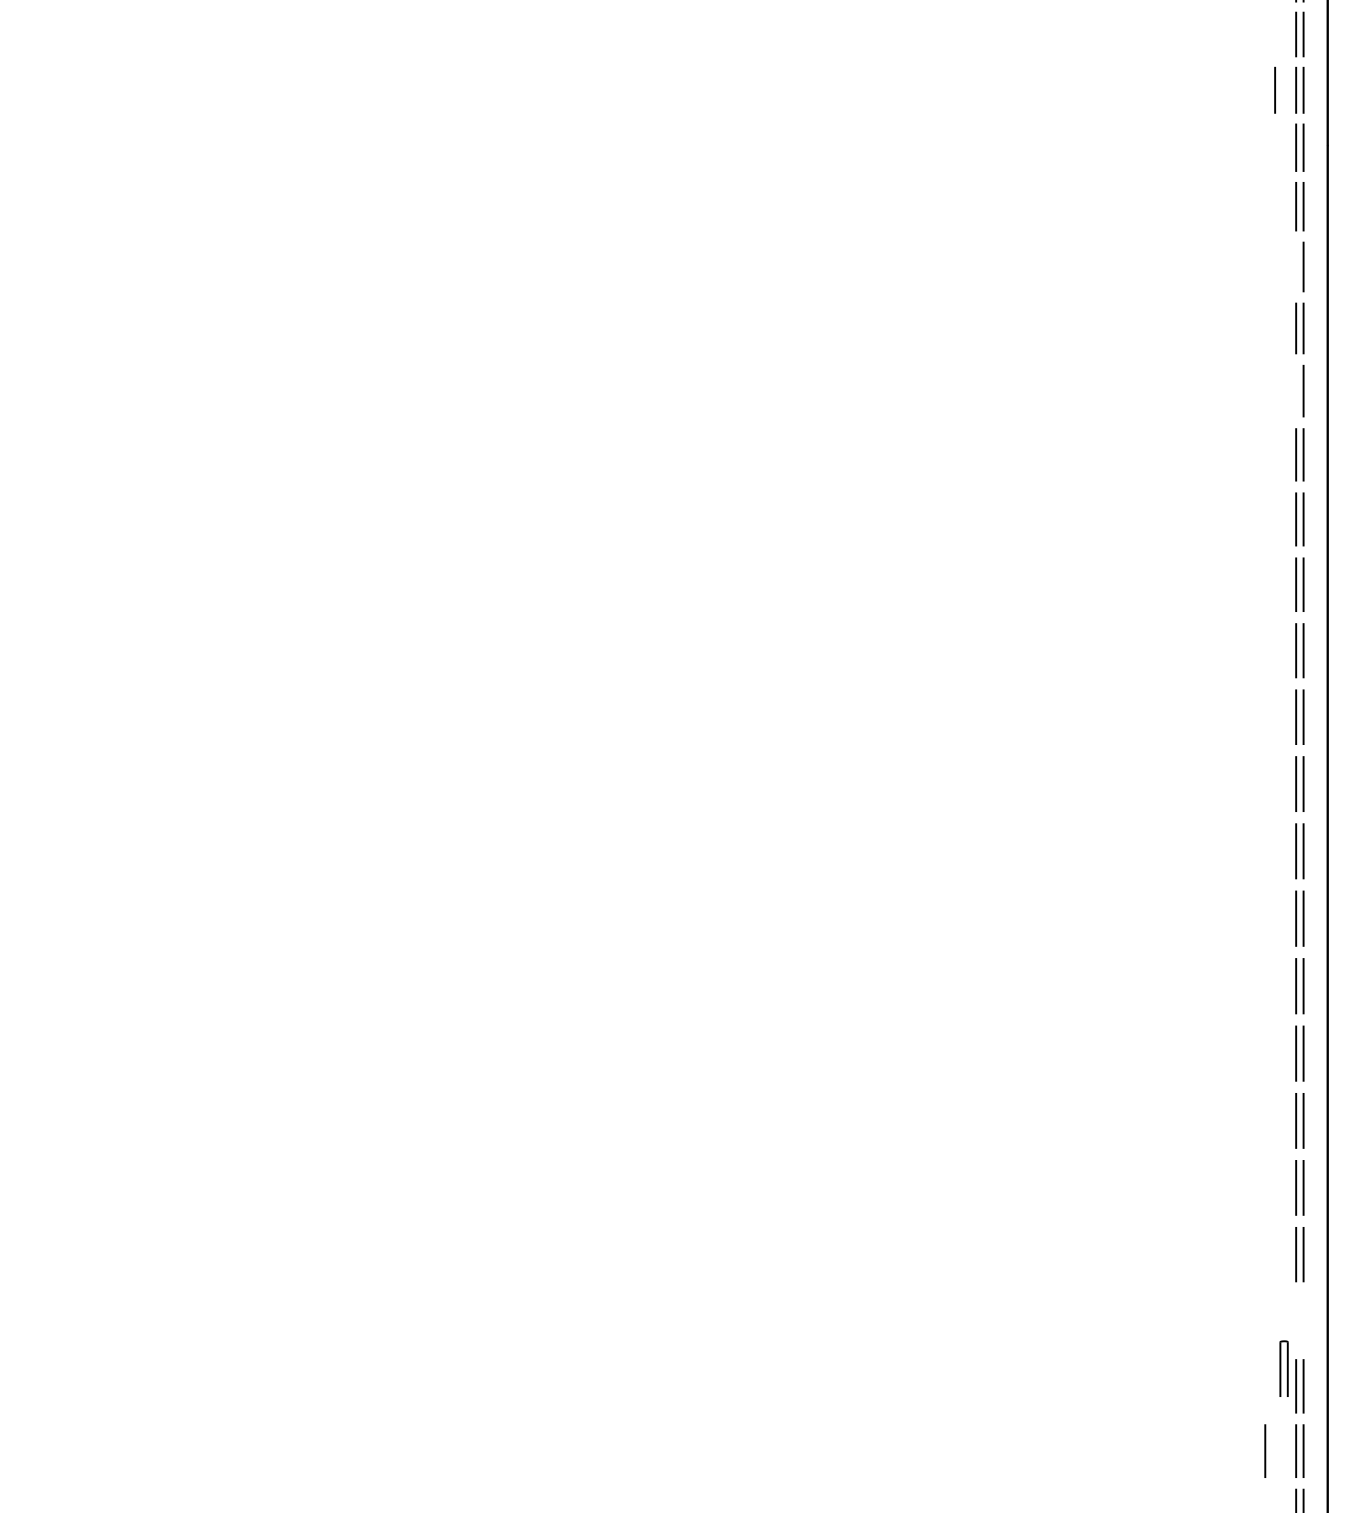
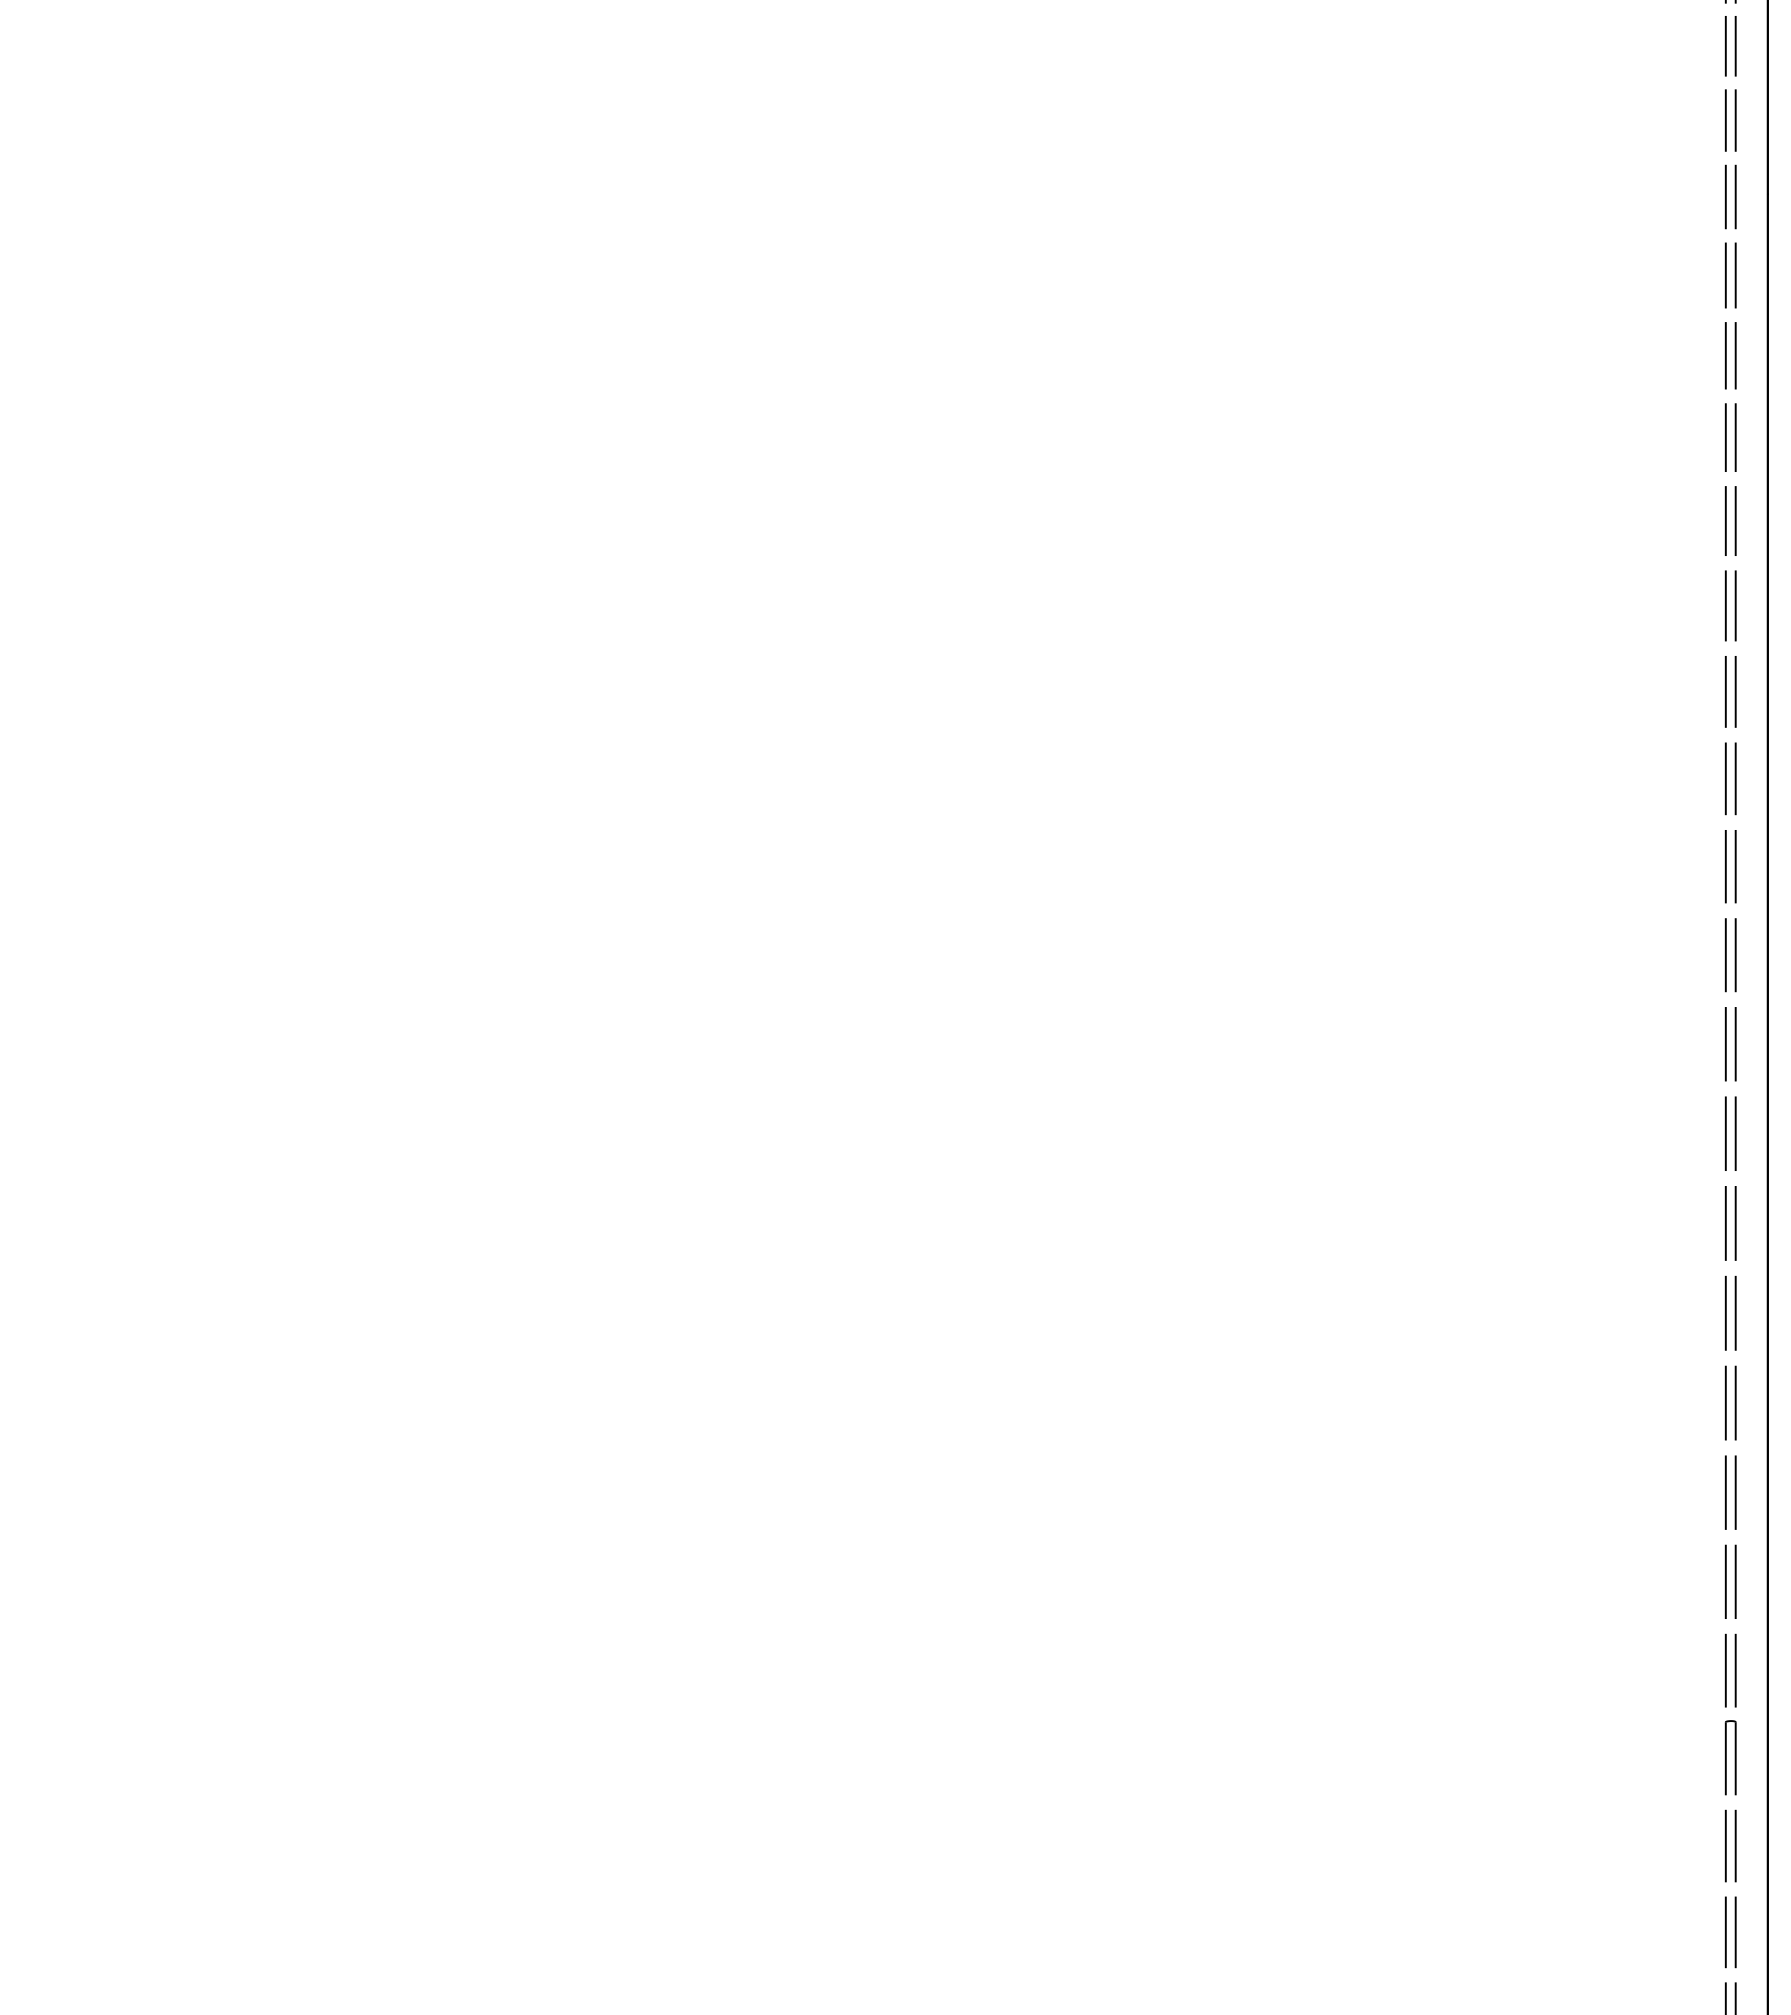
line: (1274, 90) -> (1697, 120), removed
line: (1295, 266) -> (1725, 355), added
line: (1295, 390) -> (1725, 520), added
part: (1283, 1368) -> (1730, 1757), moved
line: (1265, 1451) -> (1684, 1932), removed

